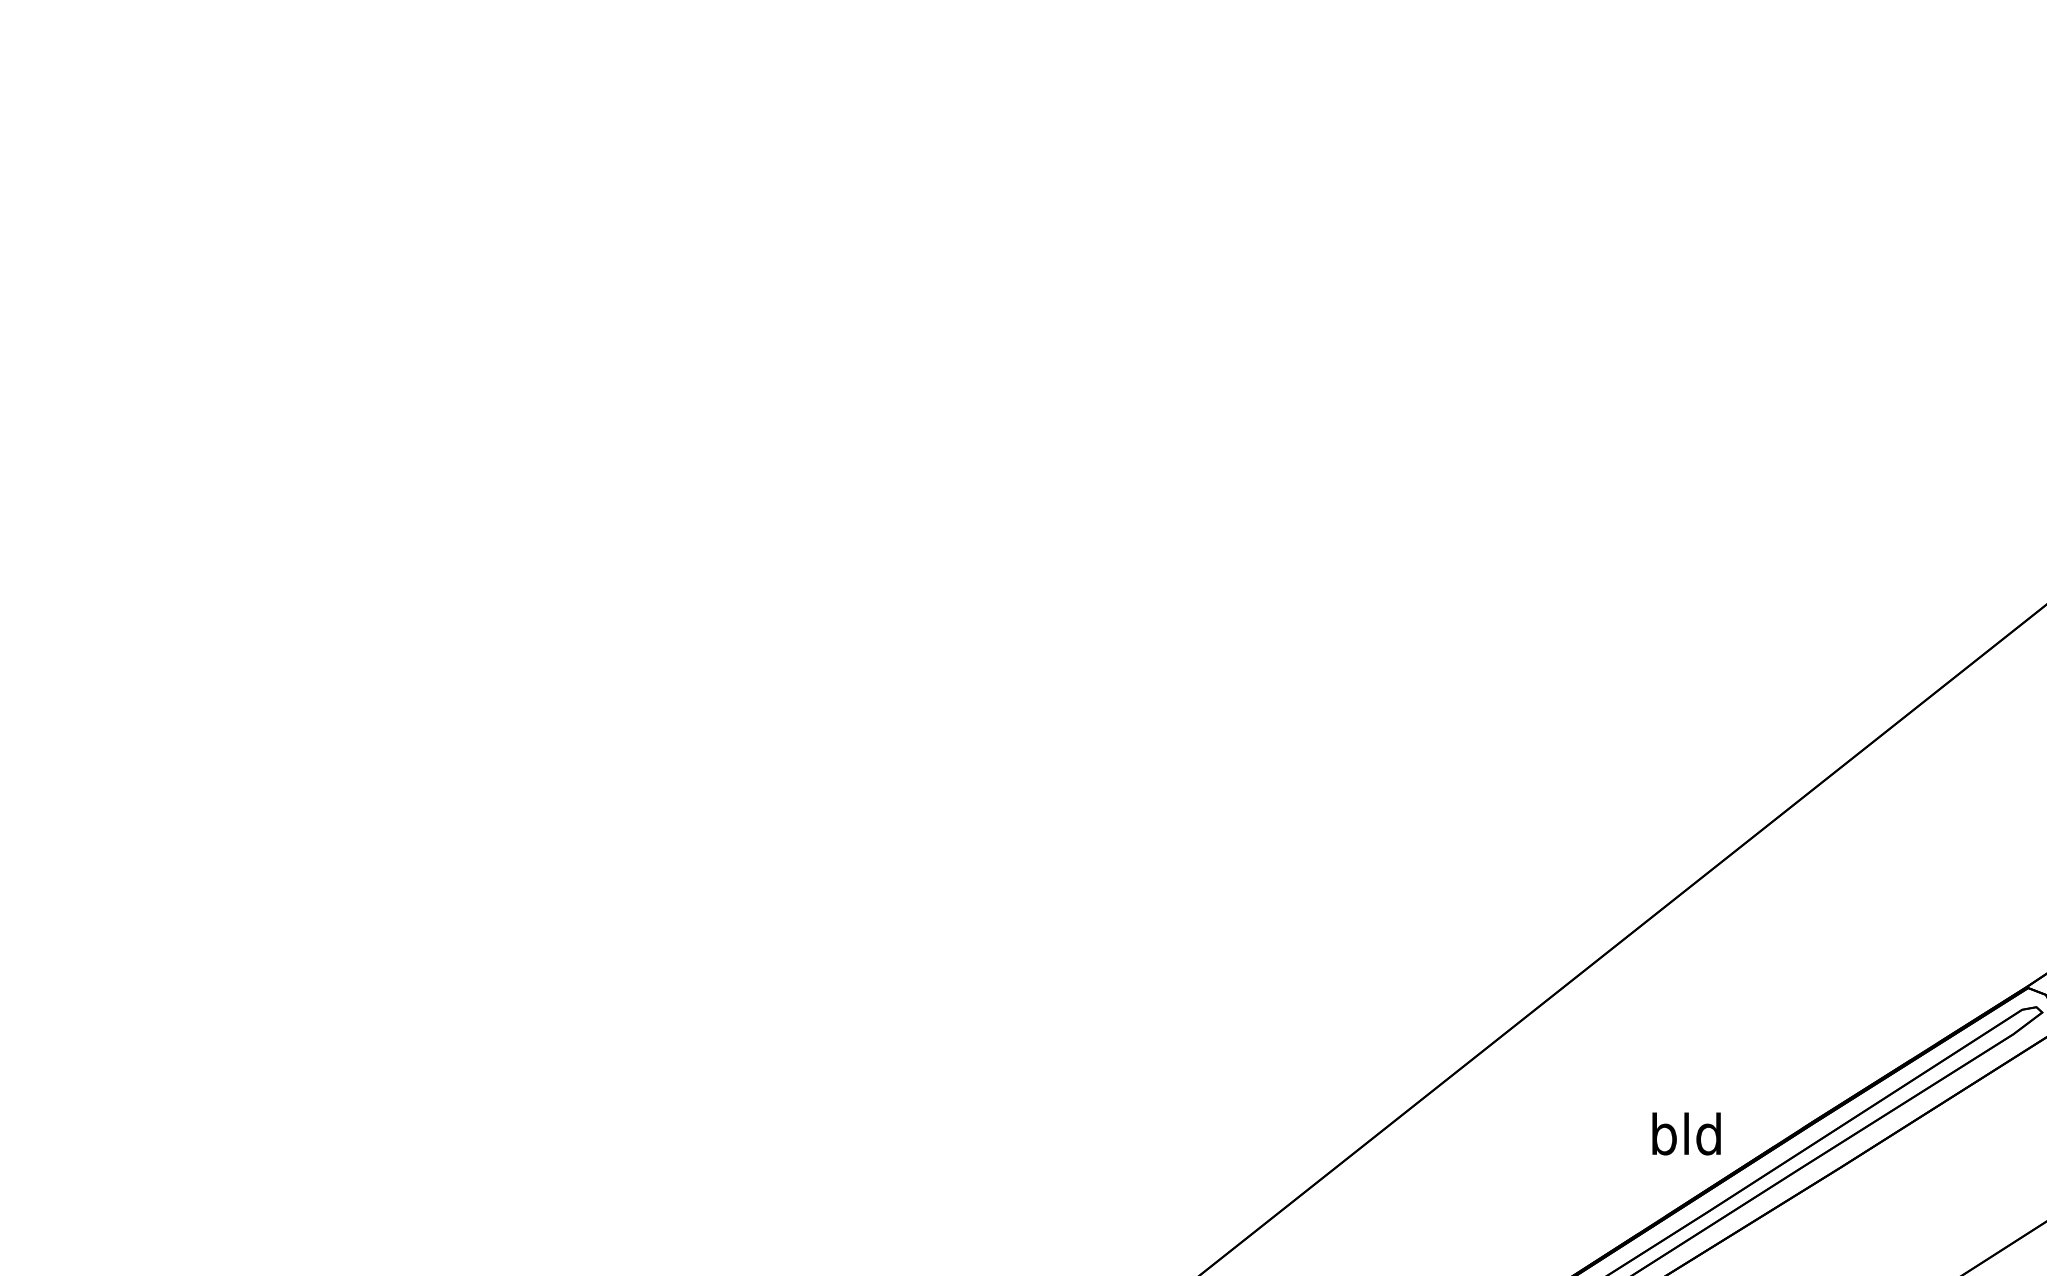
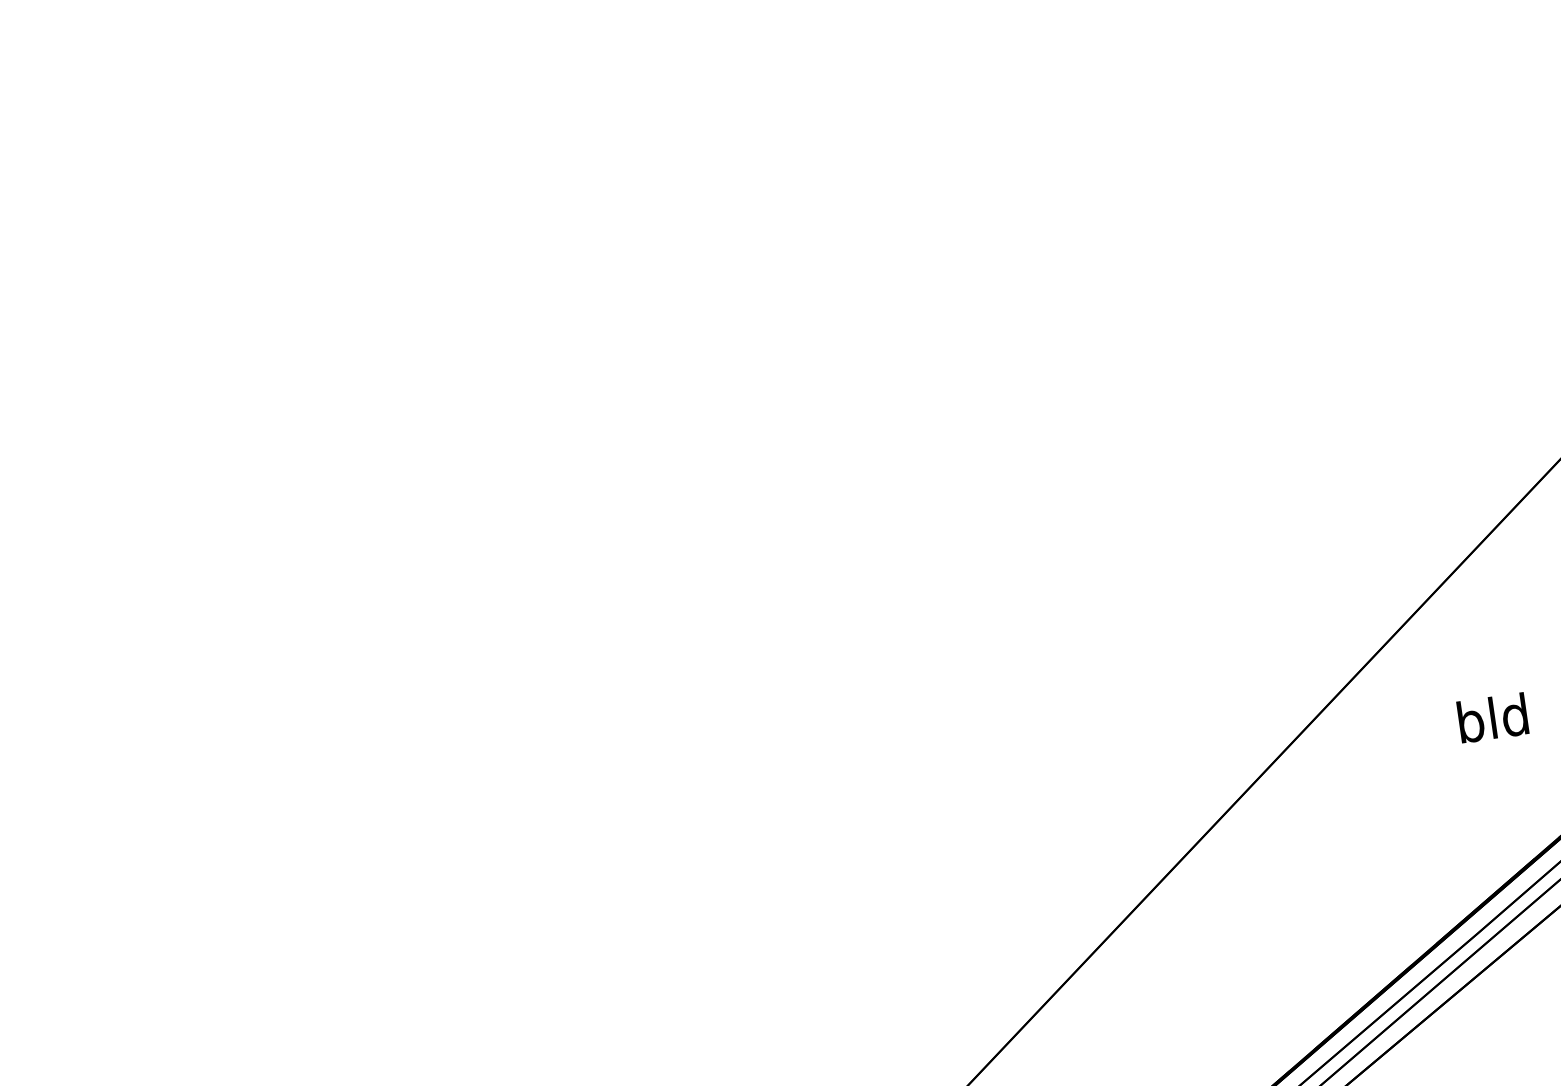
text: (1686, 1133) -> (1492, 717), moved

